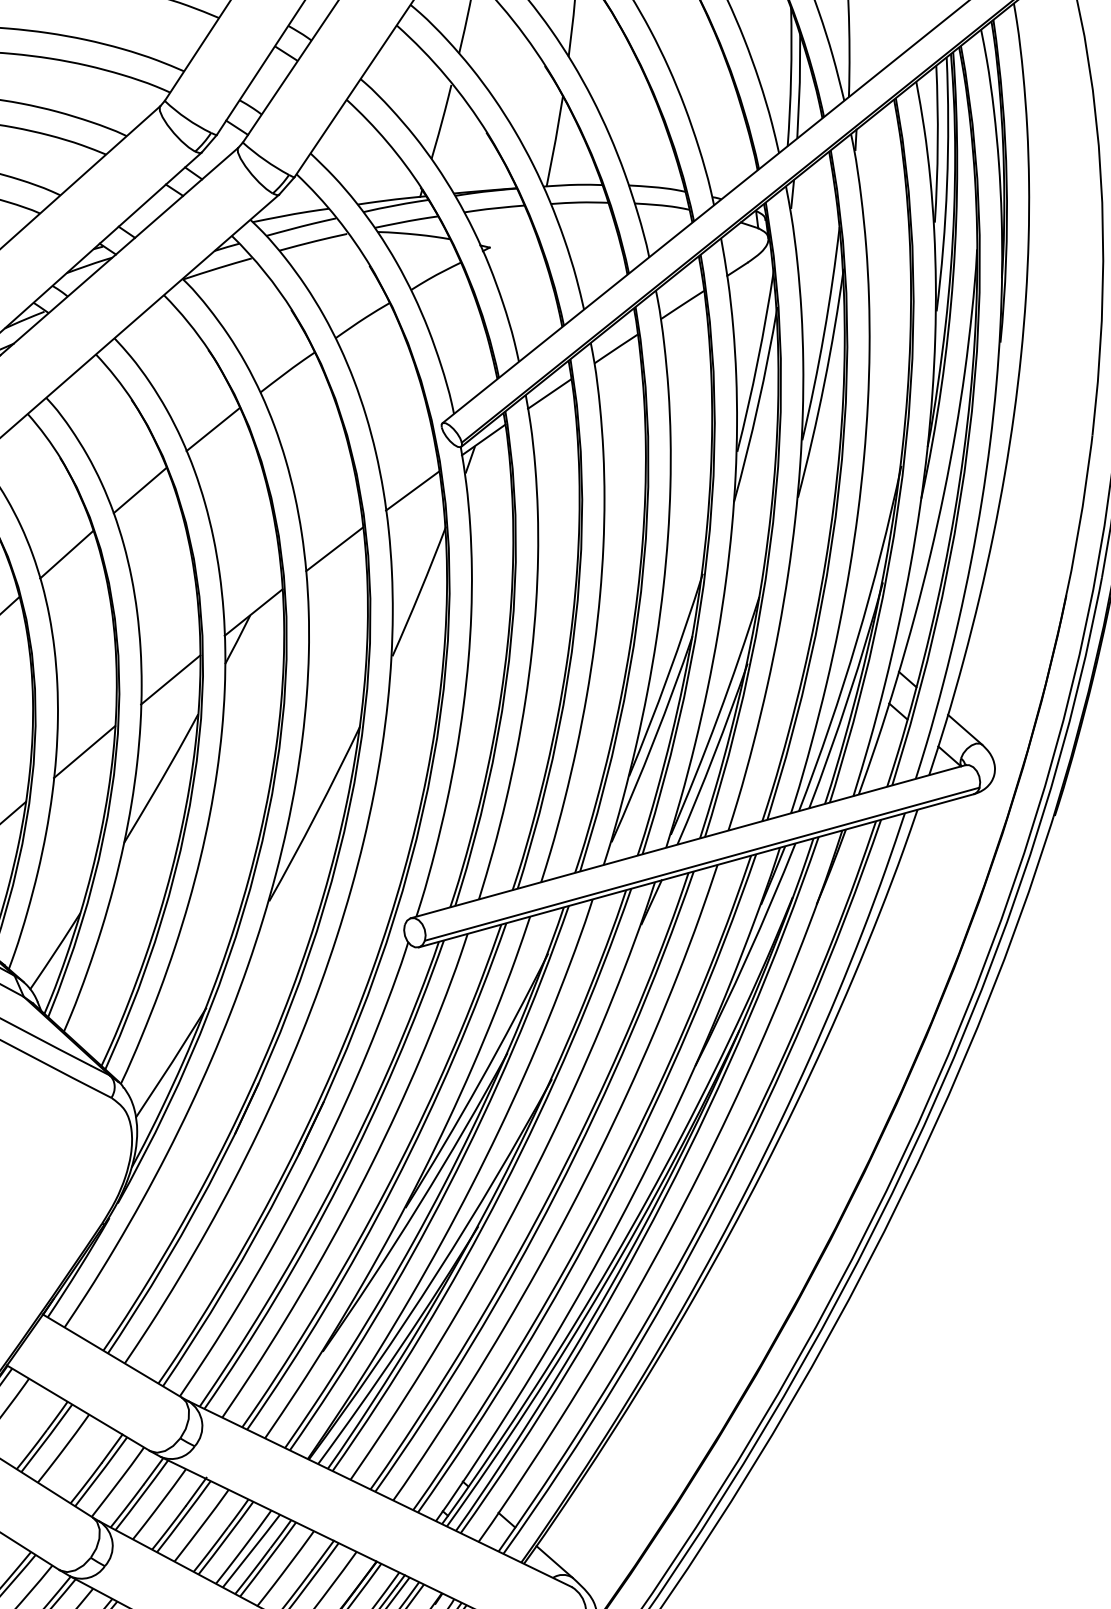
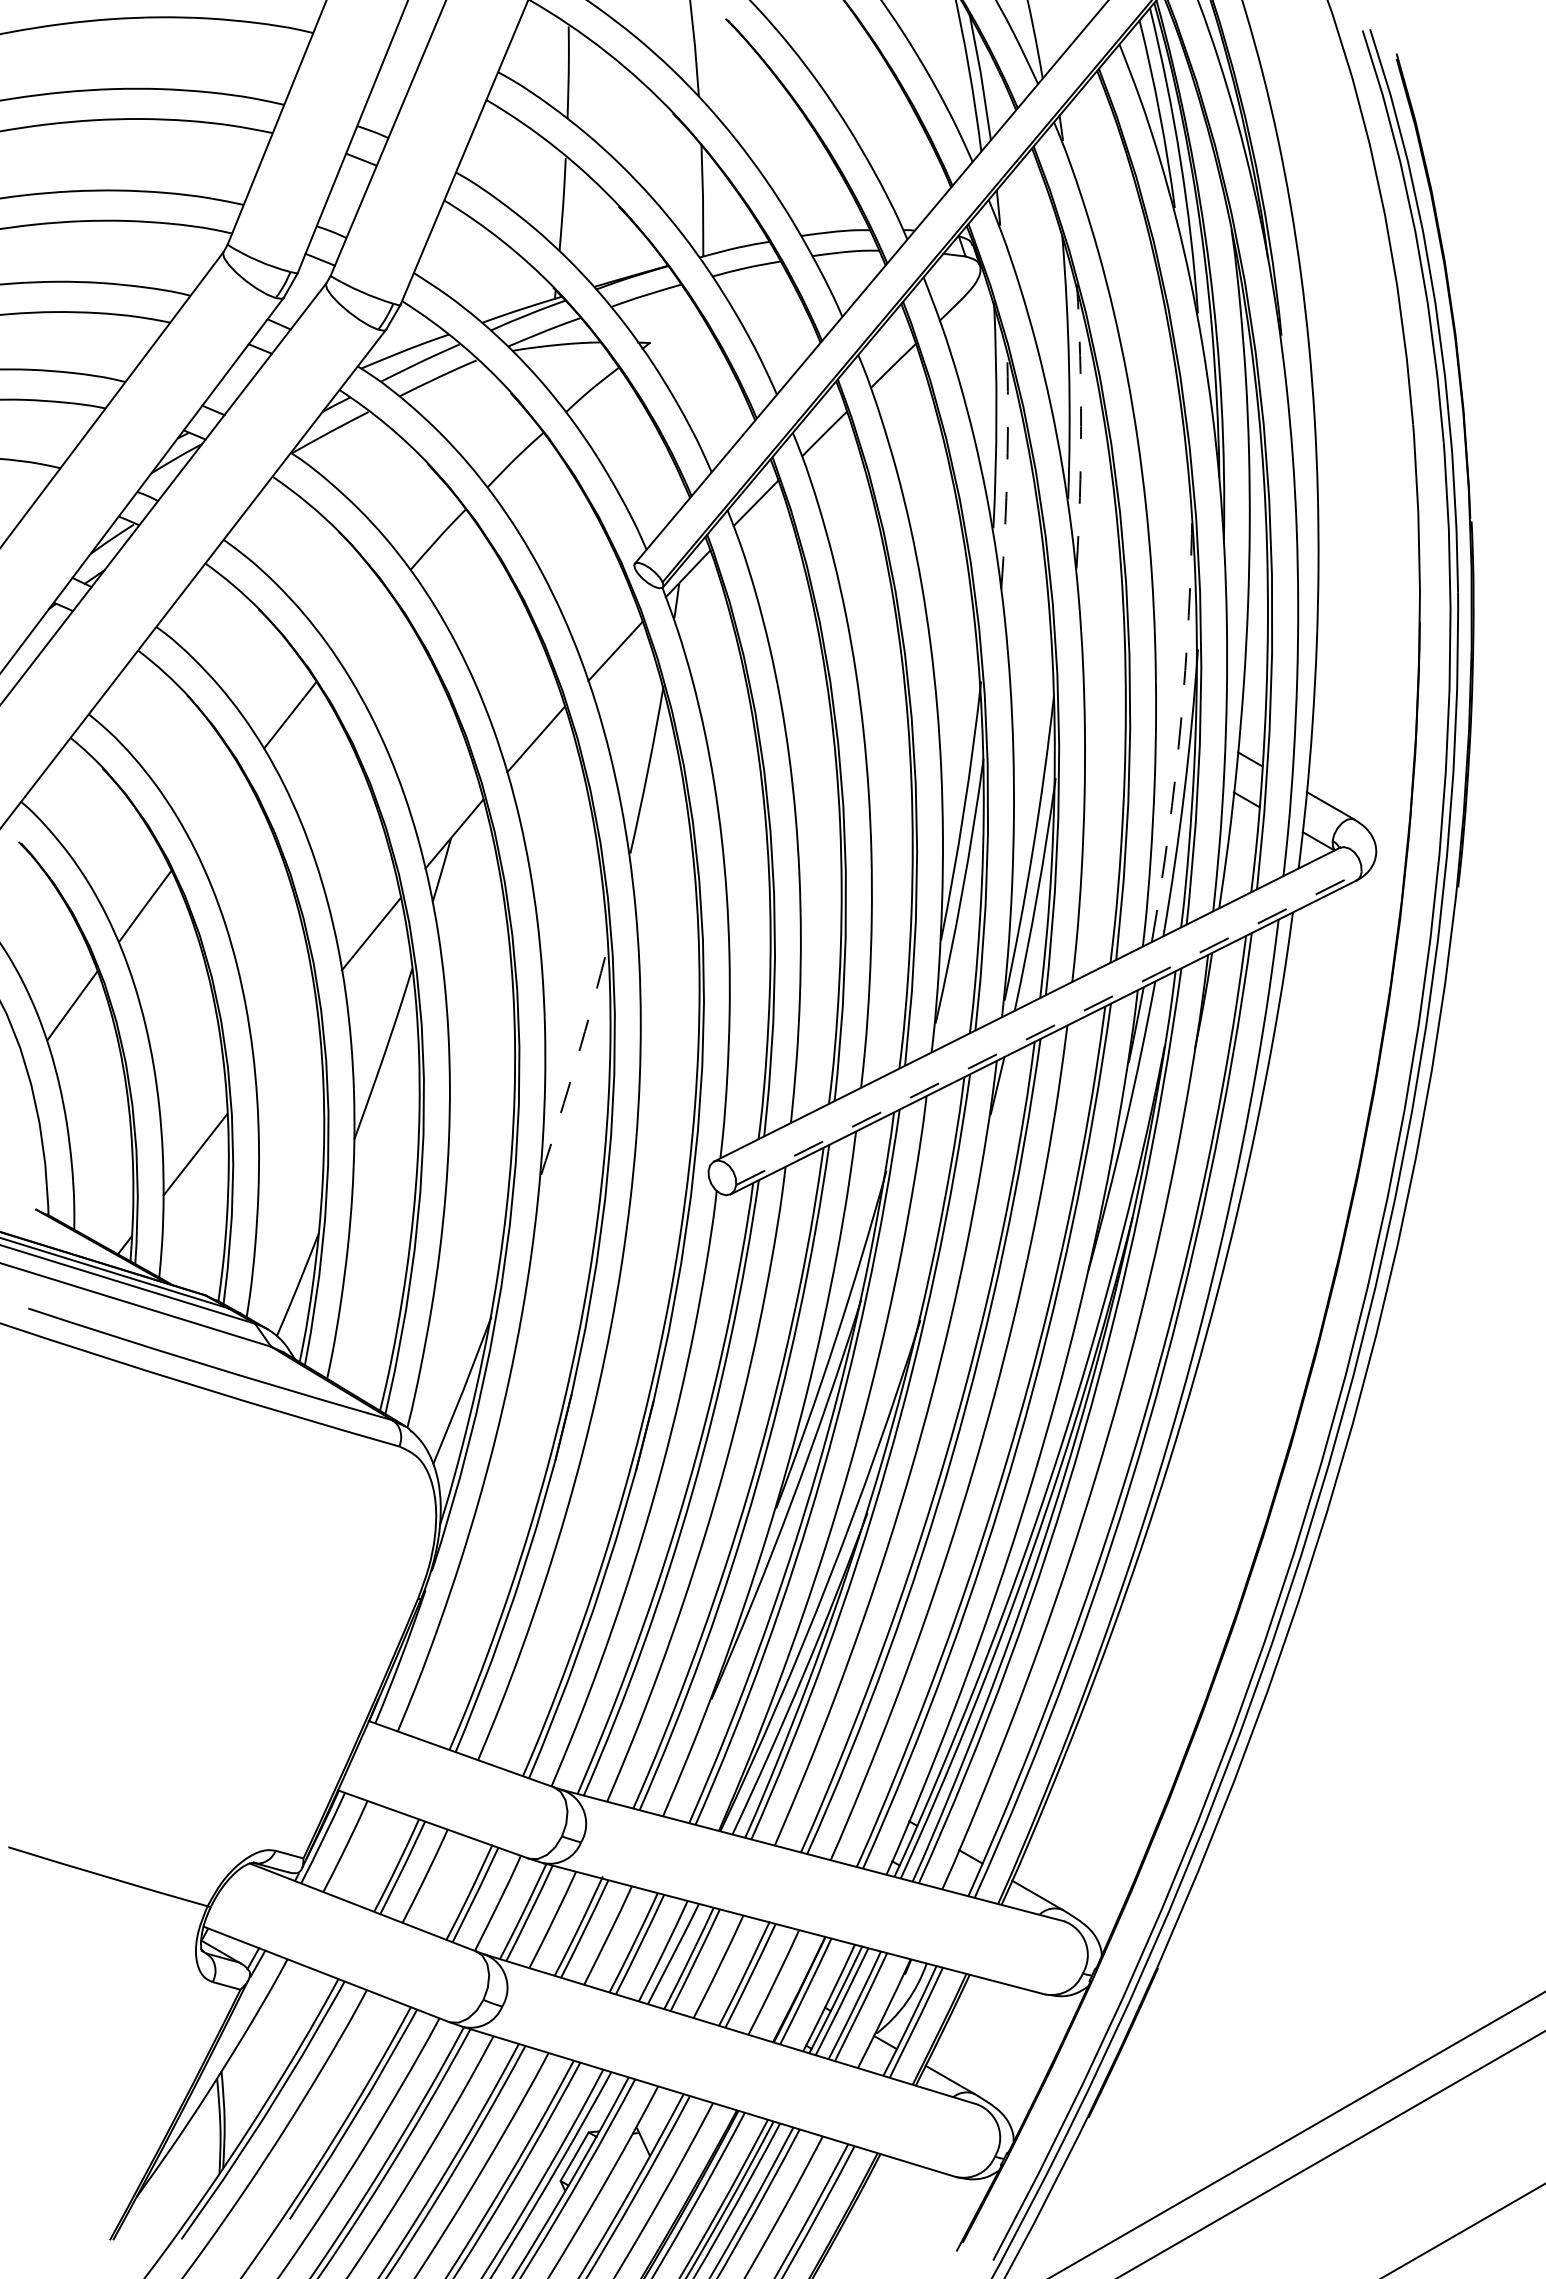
arc: (824, 383) -> (1081, 426), solid -> dashed
arc: (758, 405) -> (1007, 467), solid -> dashed
line: (212, 429) -> (362, 625), removed
line: (66, 554) -> (217, 808), removed
arc: (856, 640) -> (1180, 724), solid -> dashed
line: (84, 752) -> (285, 1040), removed
arc: (315, 814) -> (576, 1060), solid -> dashed
line: (701, 864) -> (1048, 1028), solid -> dashed

